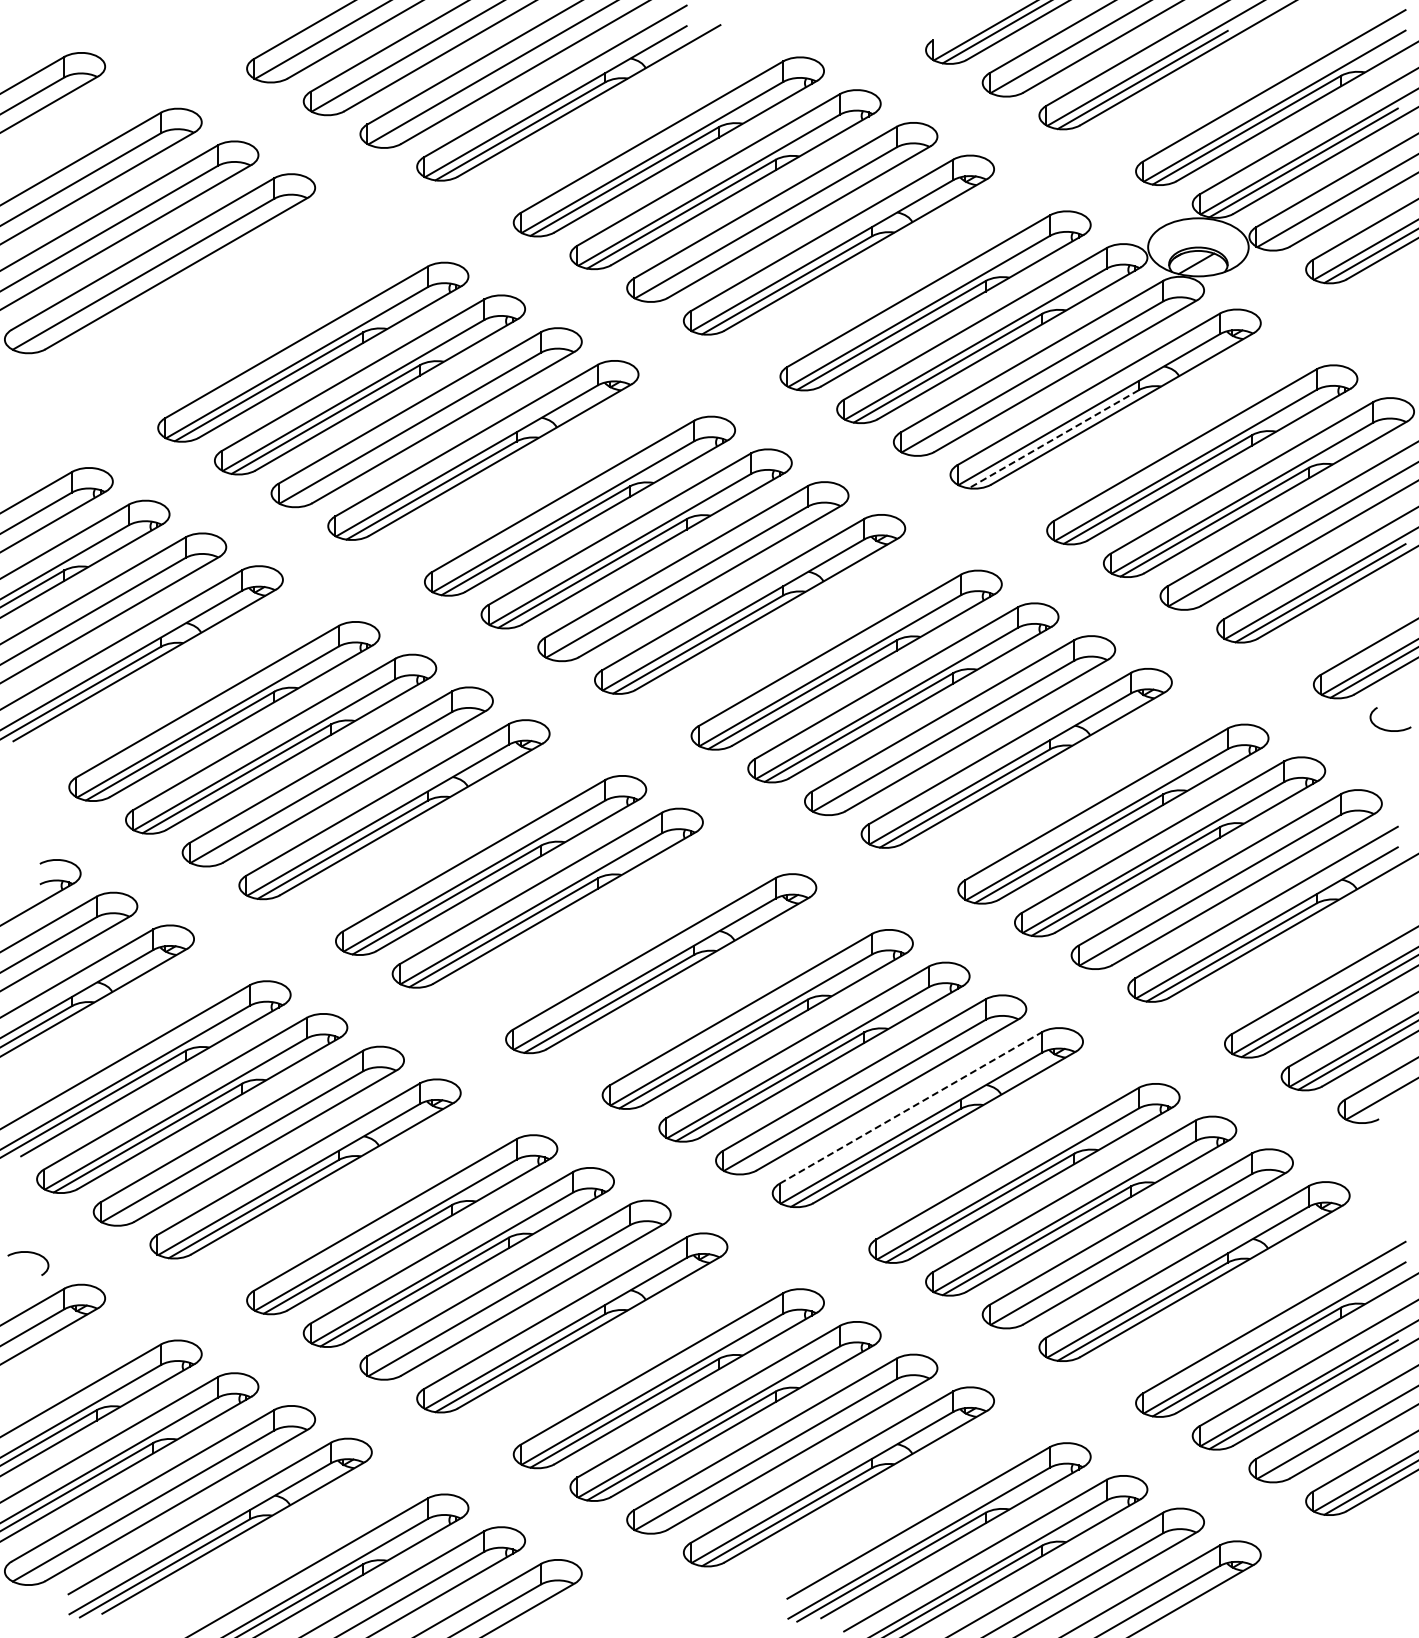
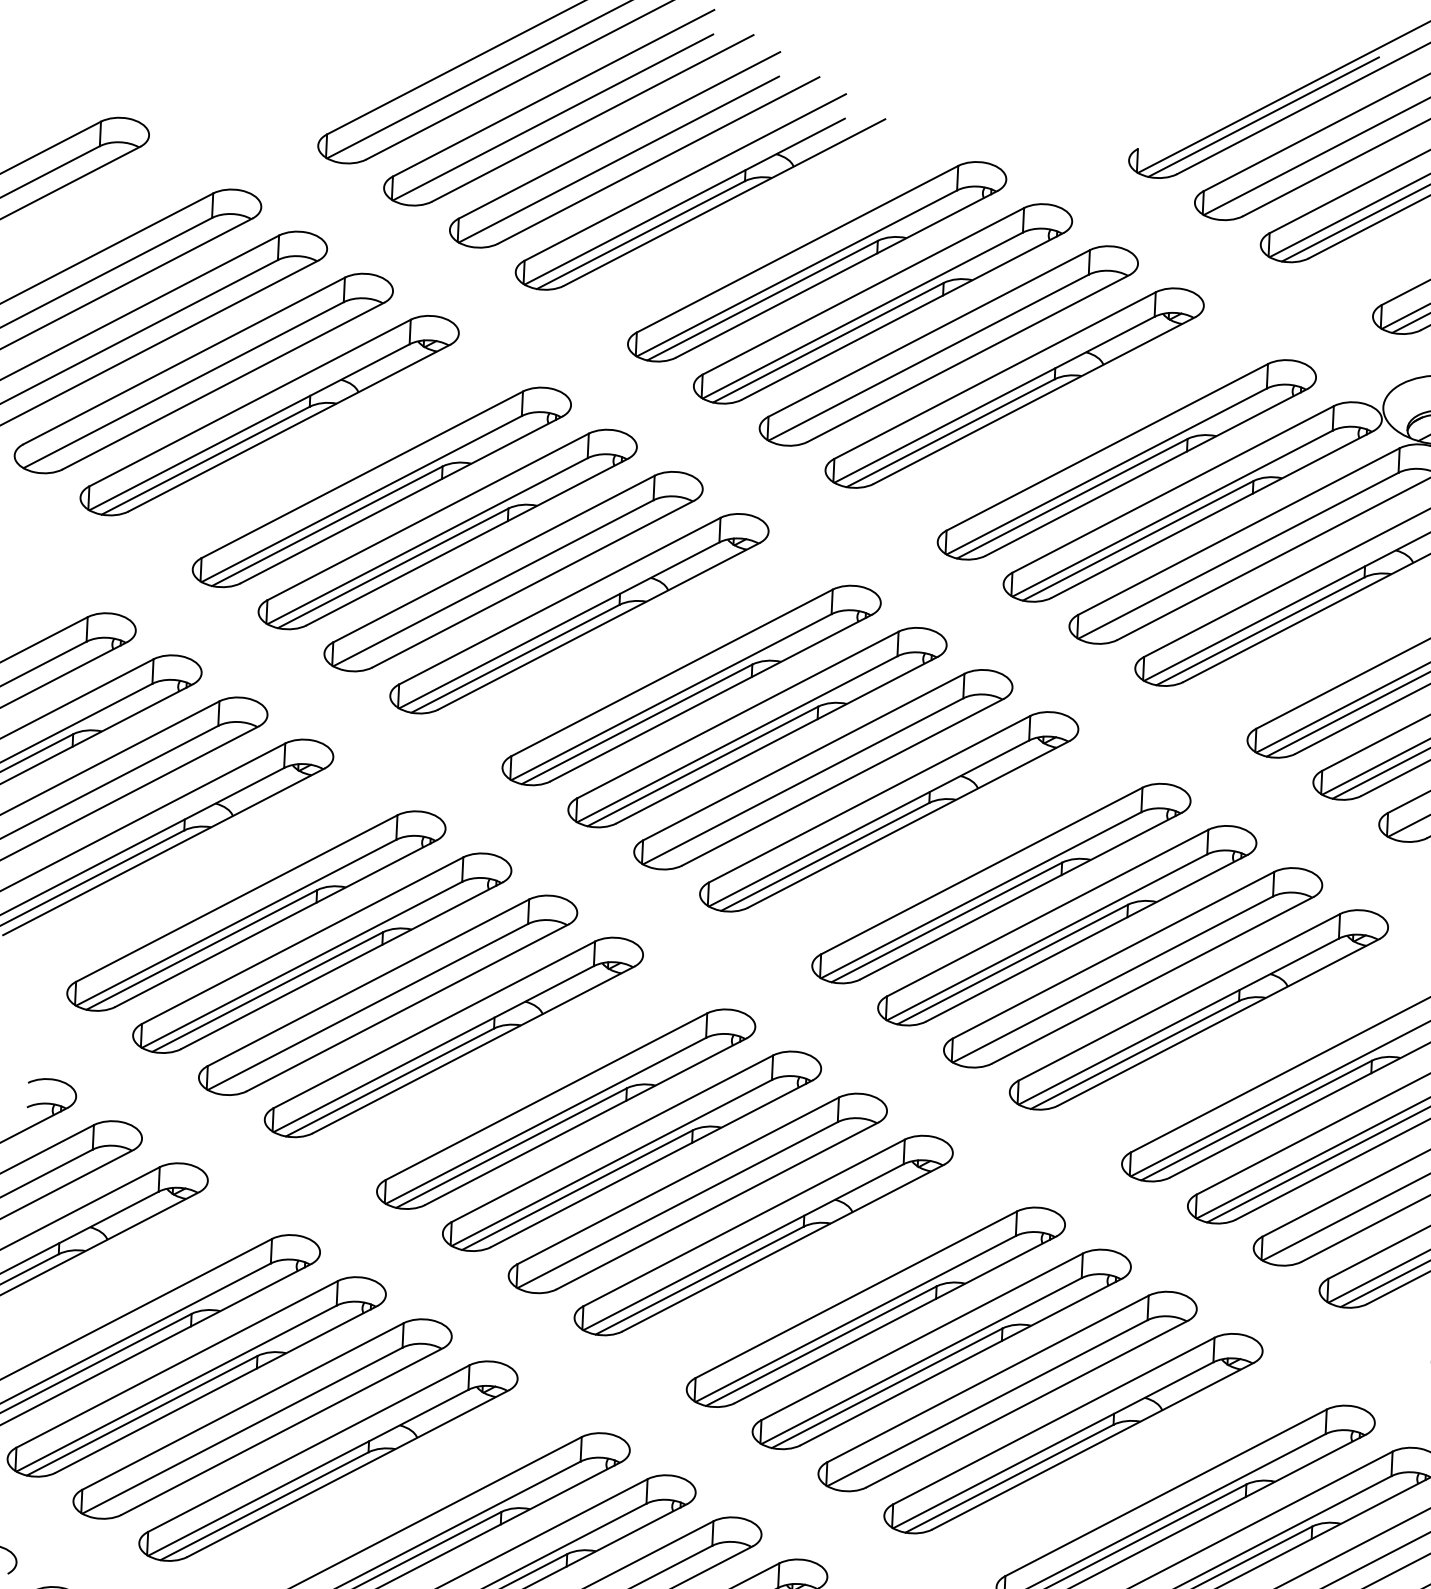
part: (216, 296) -> (269, 415), added
line: (1053, 439) -> (1260, 631), dashed -> solid
part: (604, 930) -> (697, 1192), added
line: (910, 1107) -> (1053, 1420), dashed -> solid

